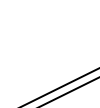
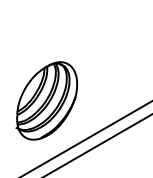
part: (34, 57) -> (46, 100), added

